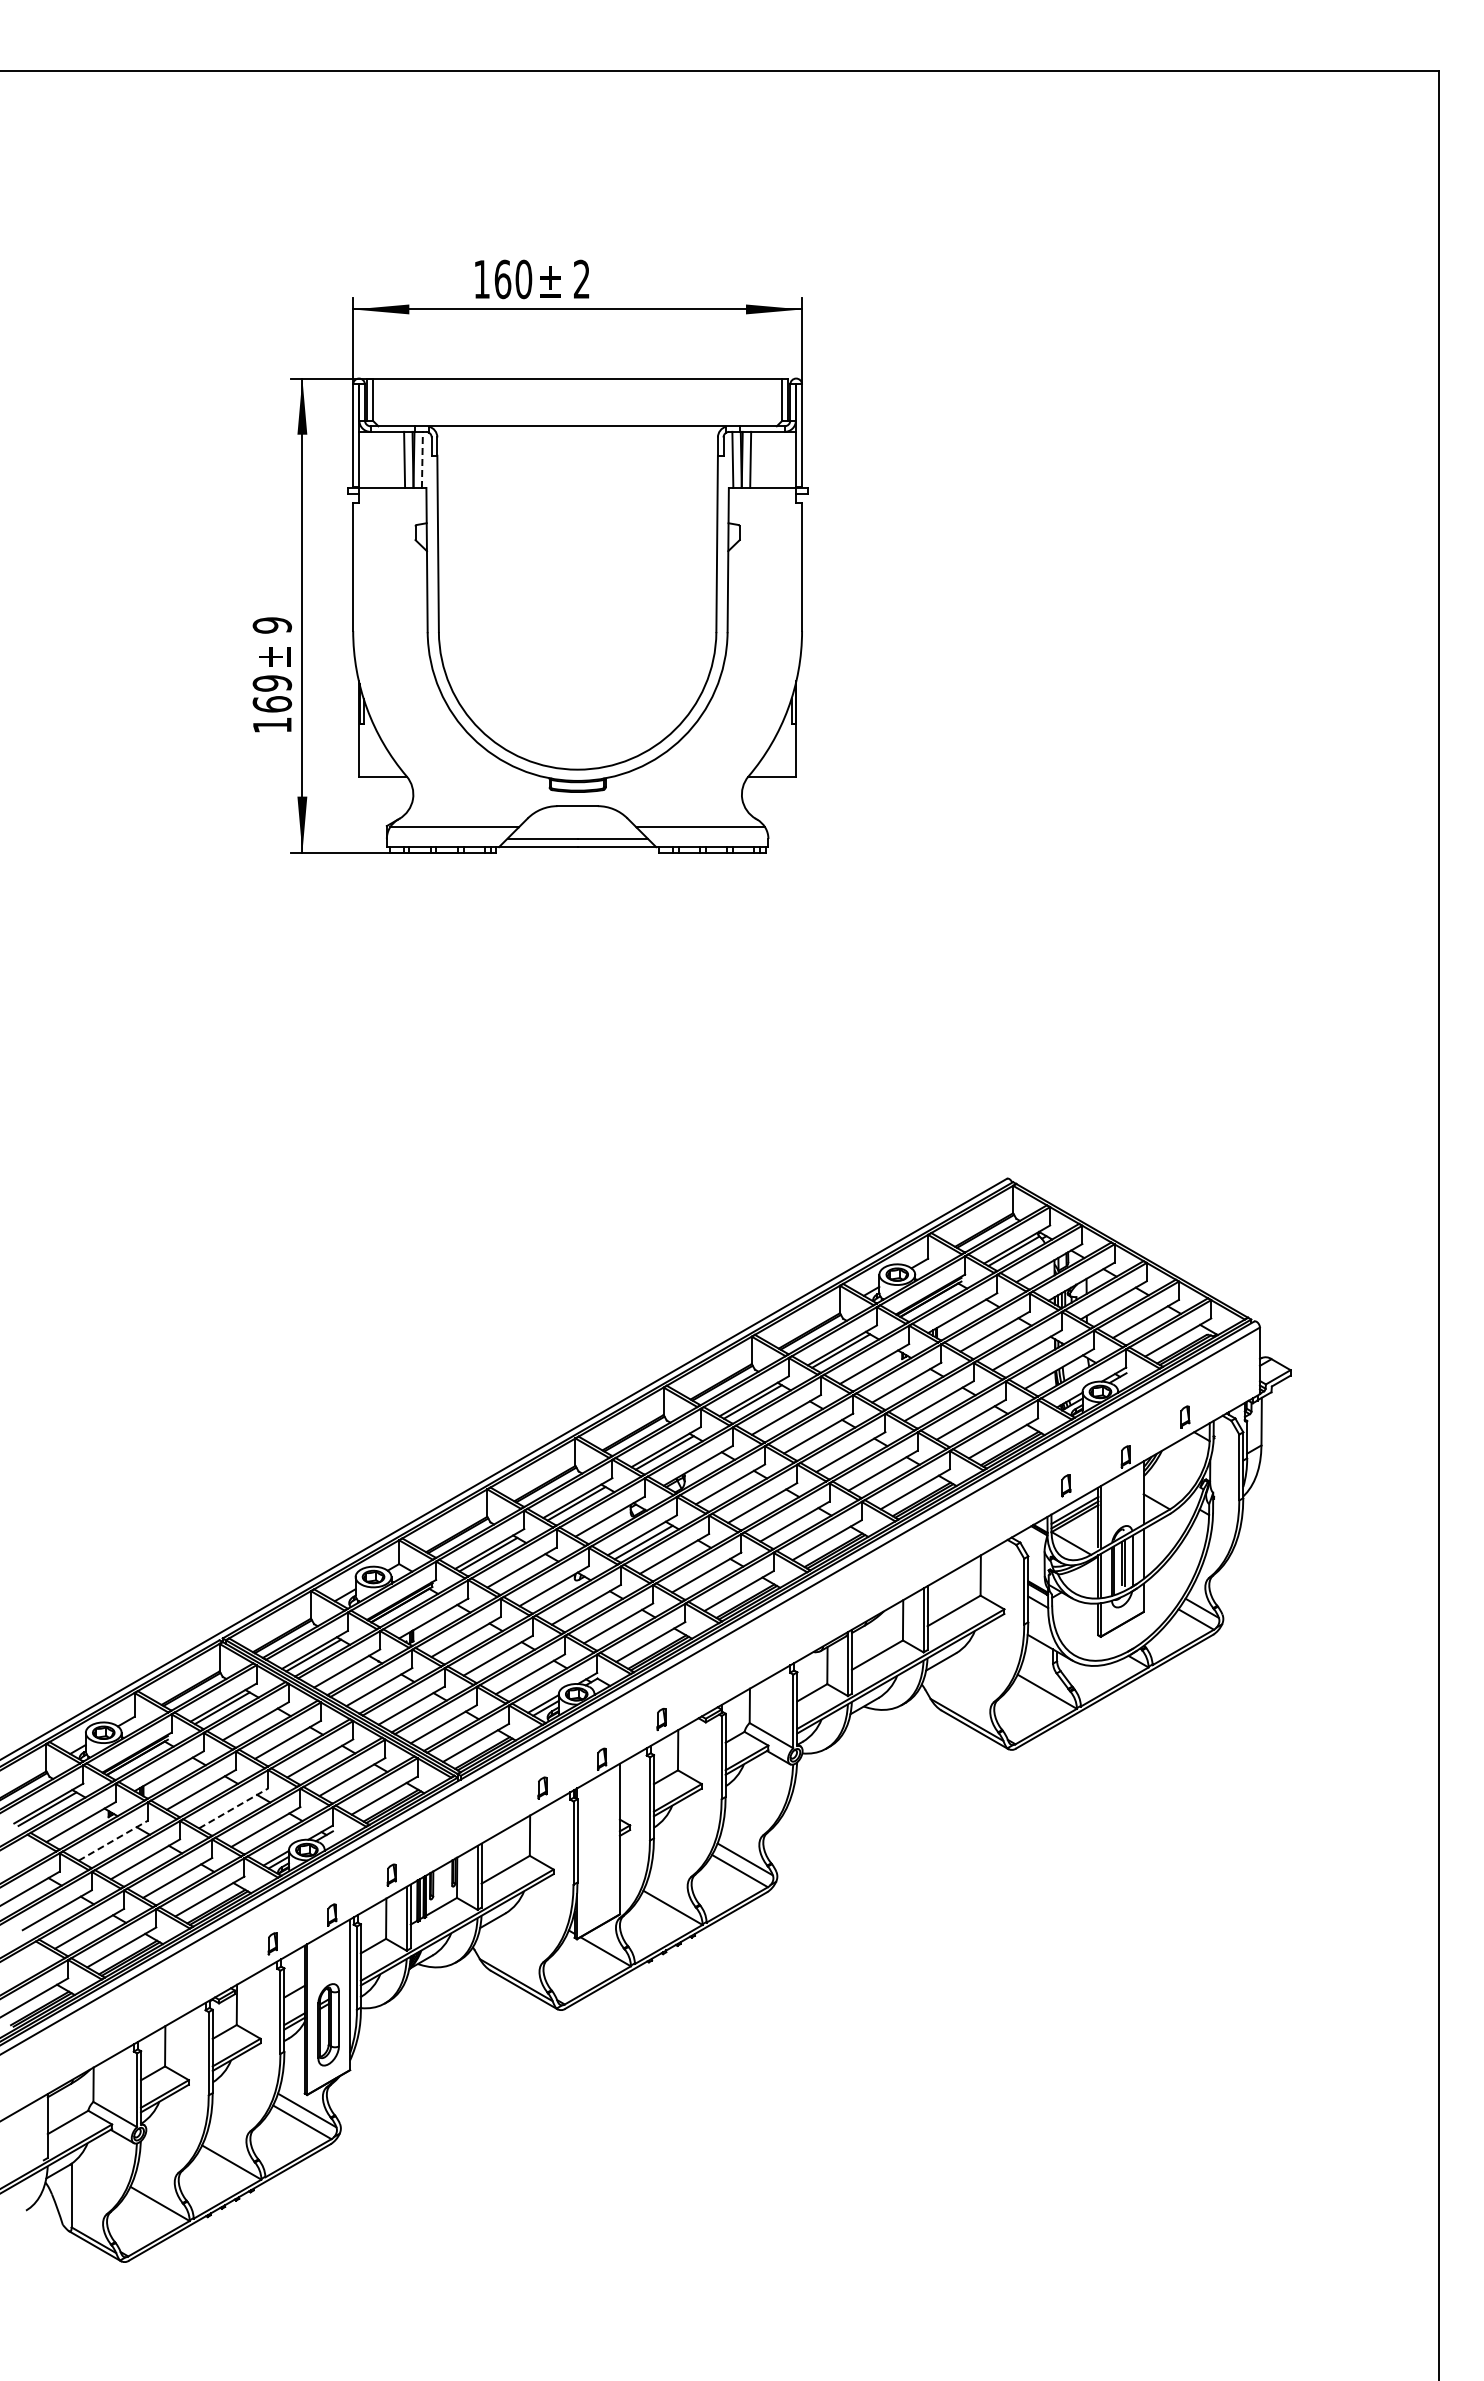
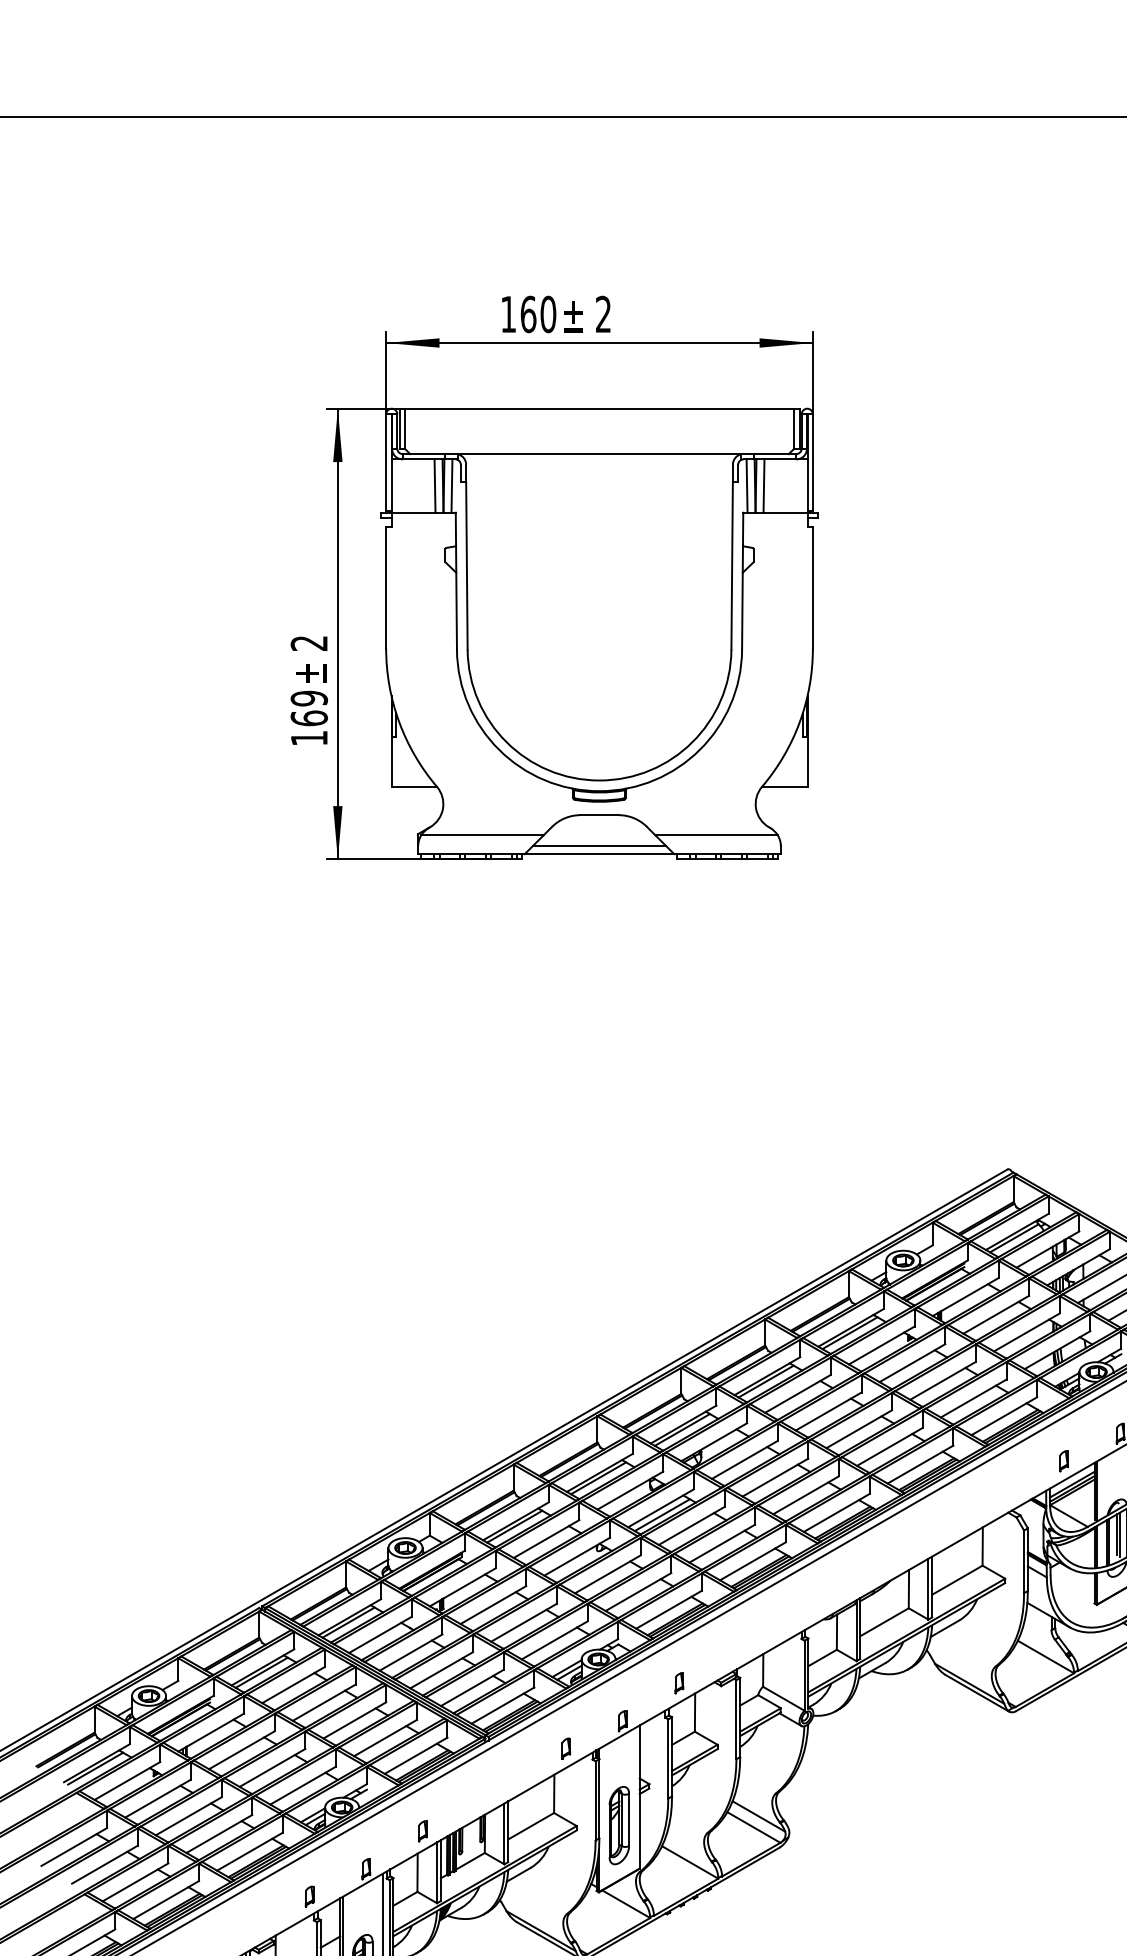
line: (422, 459) -> (452, 485), dashed -> solid
text: (272, 625) -> (309, 643), 9 -> 2
line: (233, 1808) -> (272, 1768), dashed -> solid
line: (113, 1840) -> (158, 1798), dashed -> solid
part: (598, 1868) -> (619, 1825), added

